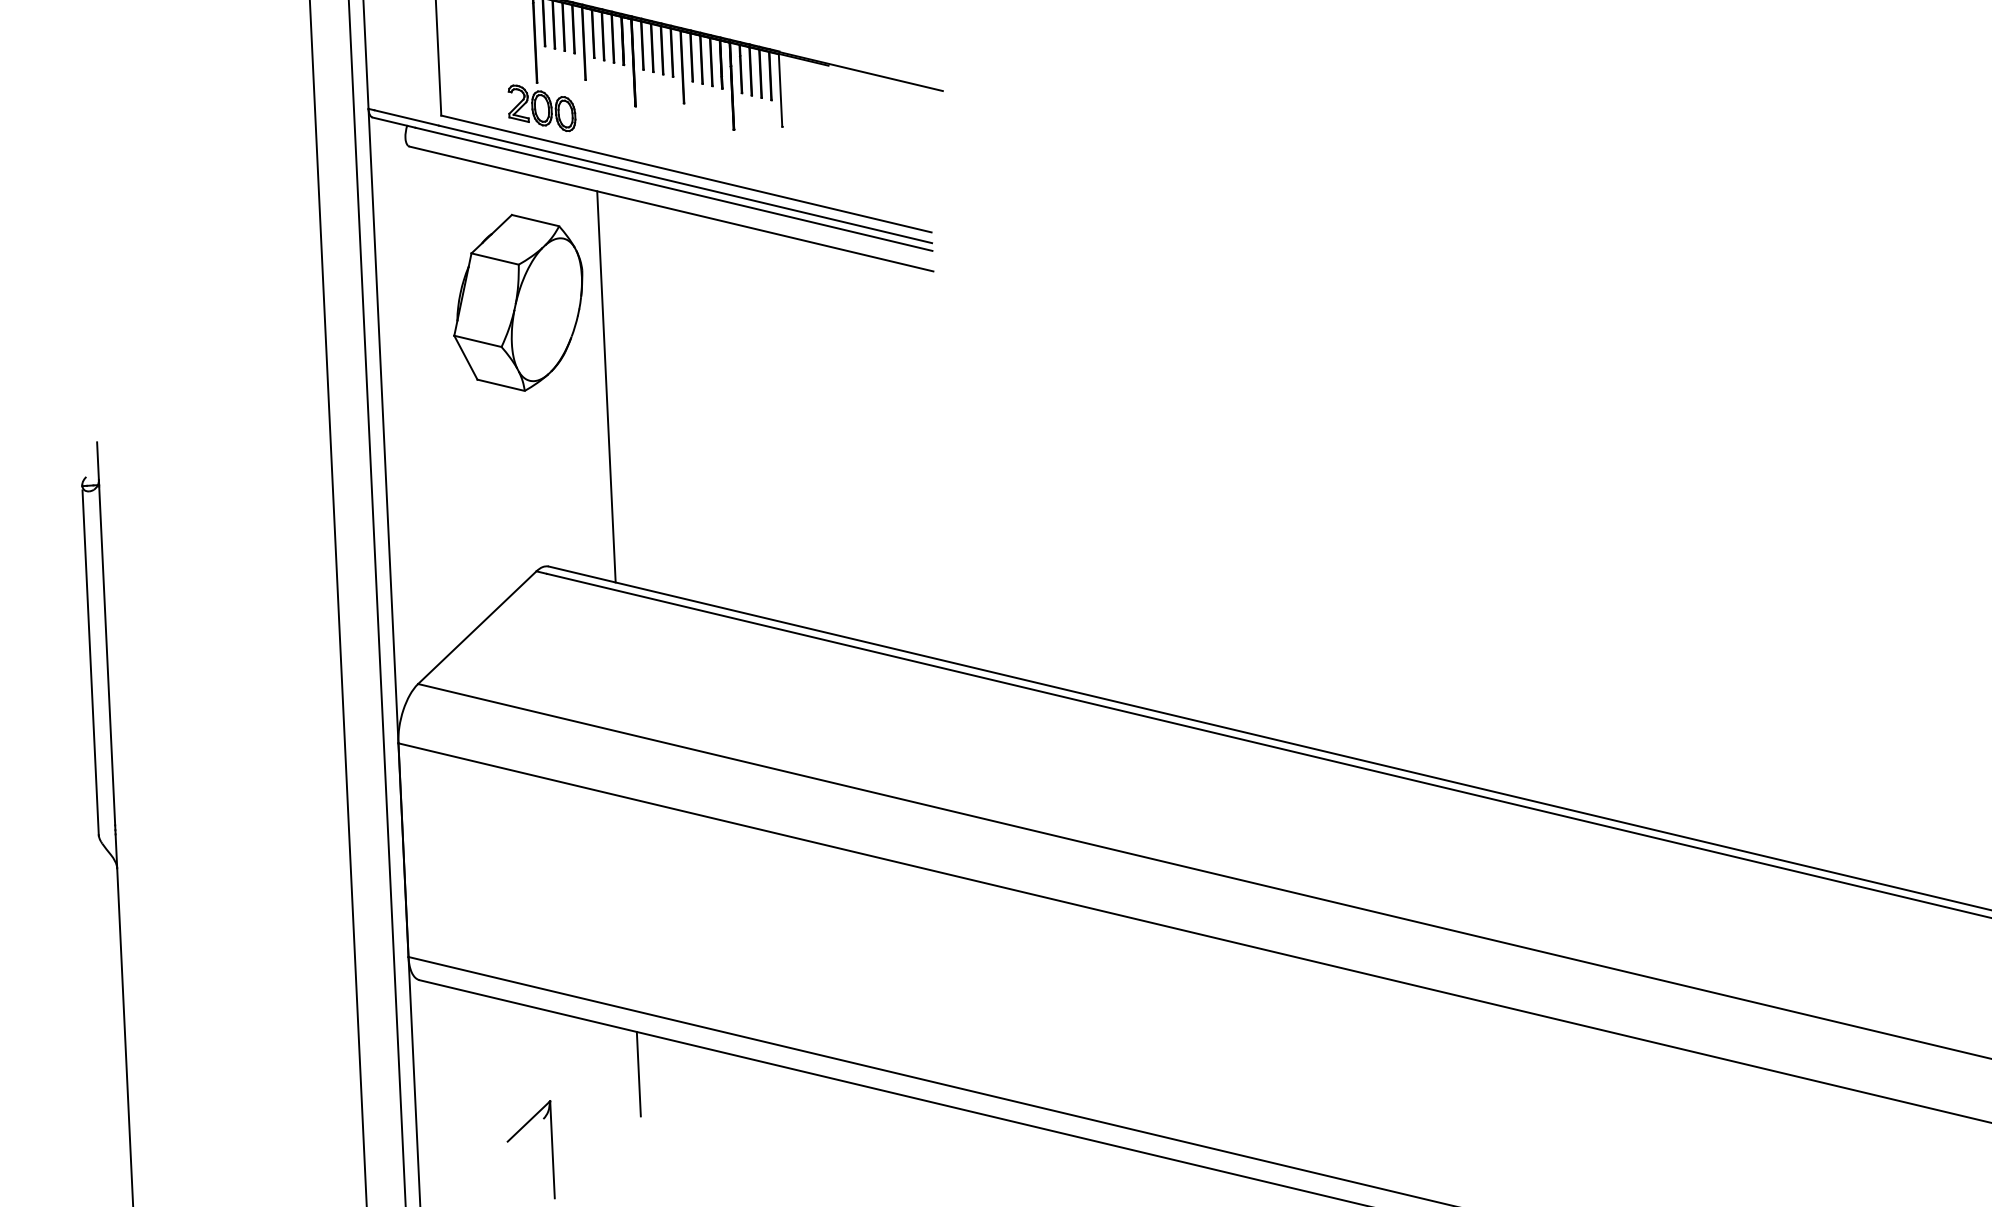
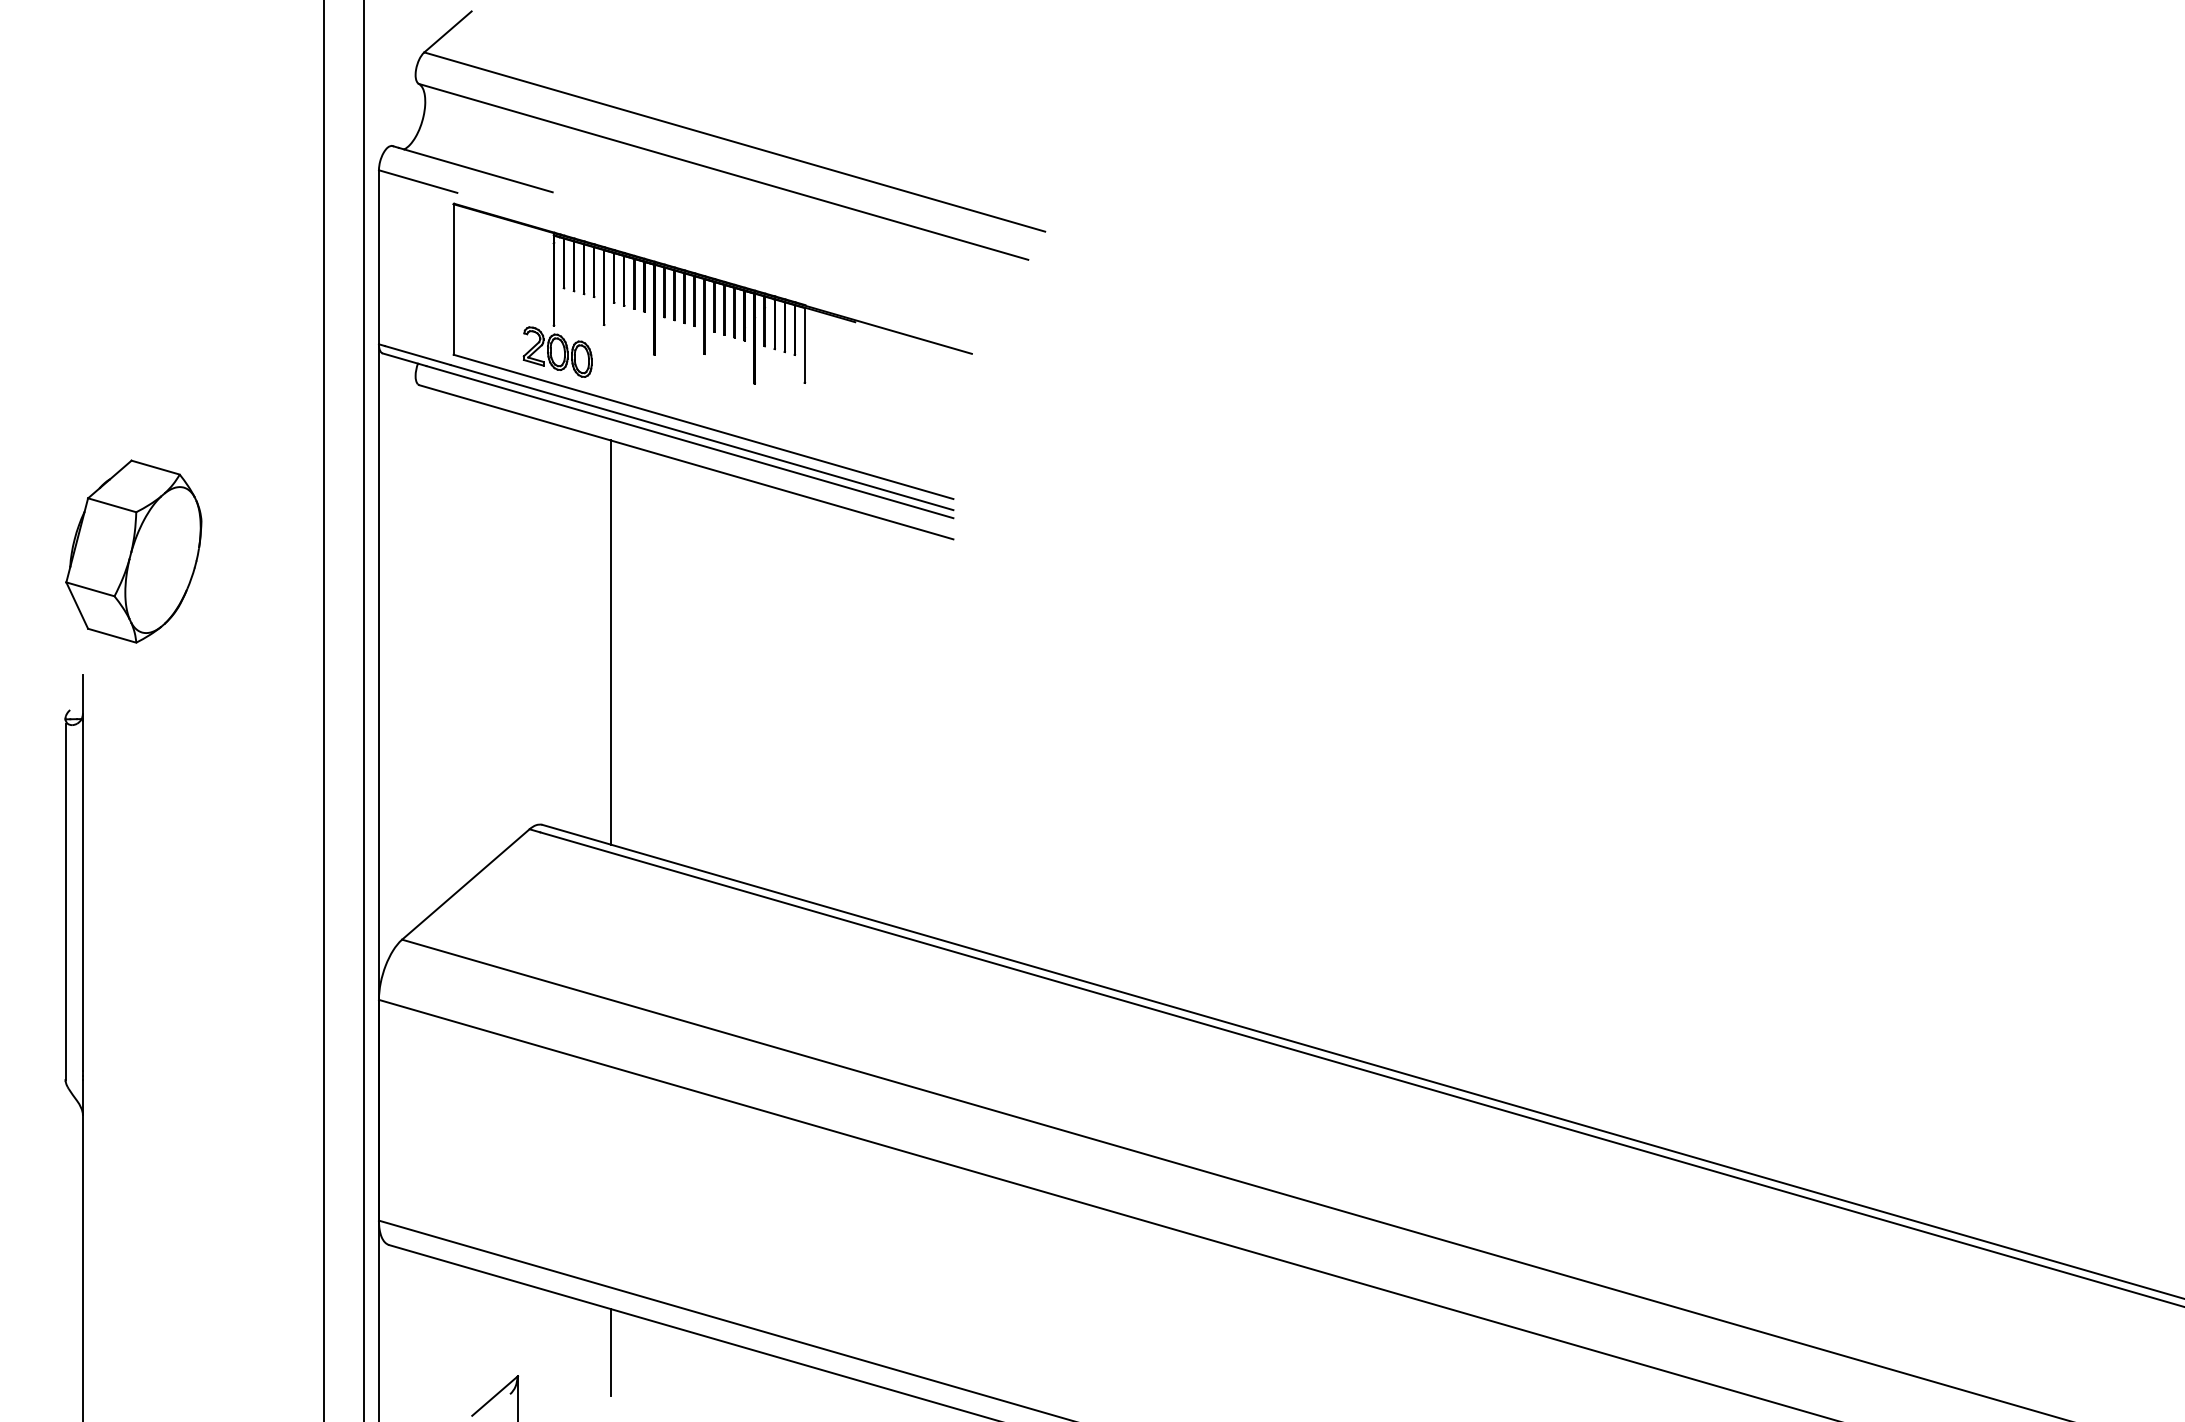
part: (517, 302) -> (133, 551), moved

